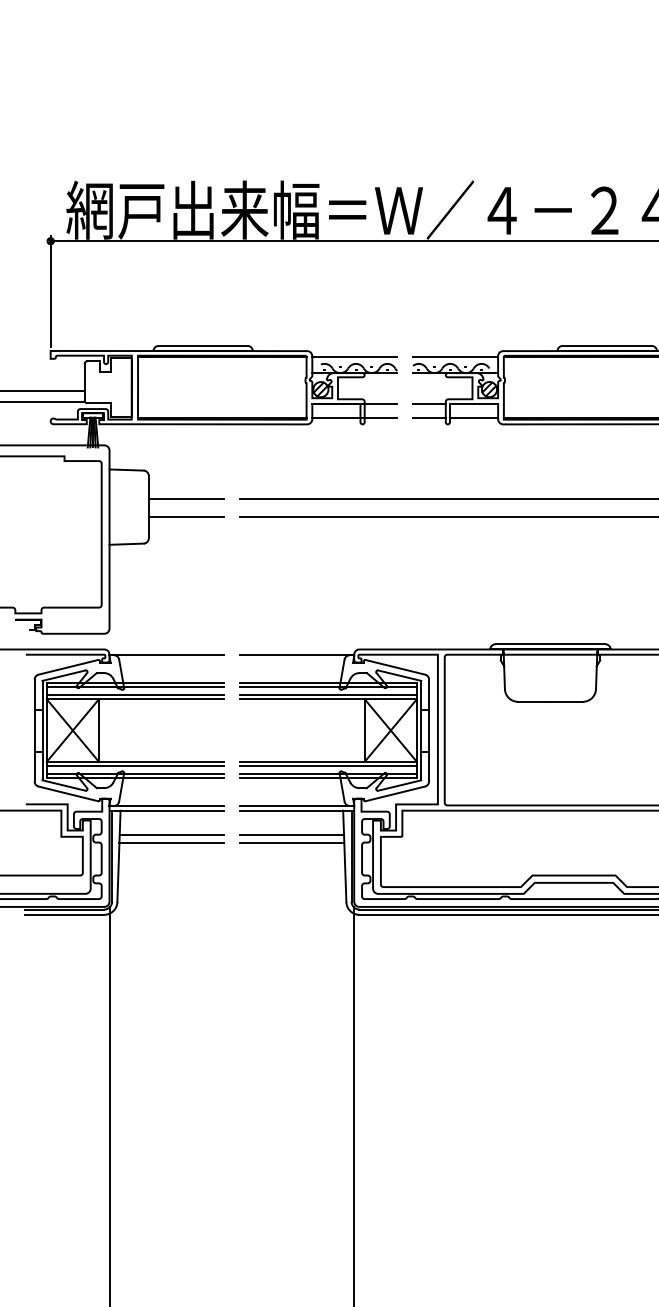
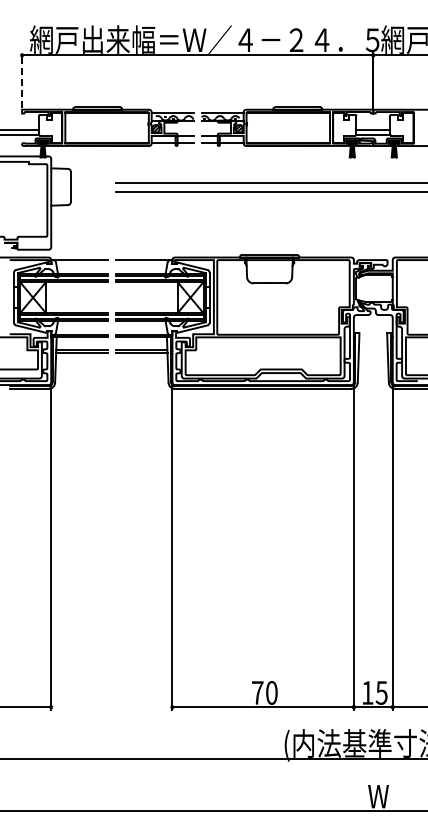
line: (51, 292) -> (22, 80), solid -> dashed
line: (184, 500) -> (88, 183), removed
line: (184, 516) -> (88, 191), removed

